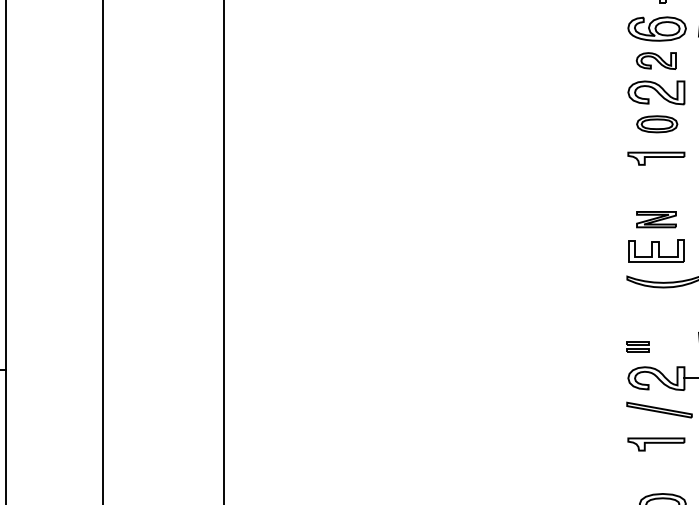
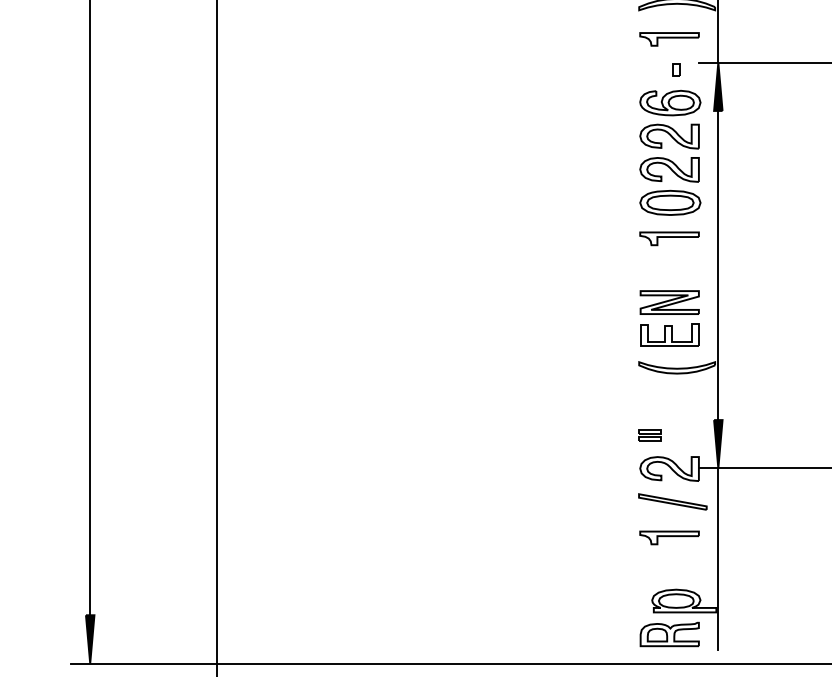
part: (656, 60) -> (669, 136), size x1.43
part: (657, 124) -> (670, 202), size x1.43
part: (656, 219) -> (669, 302), size x1.43

